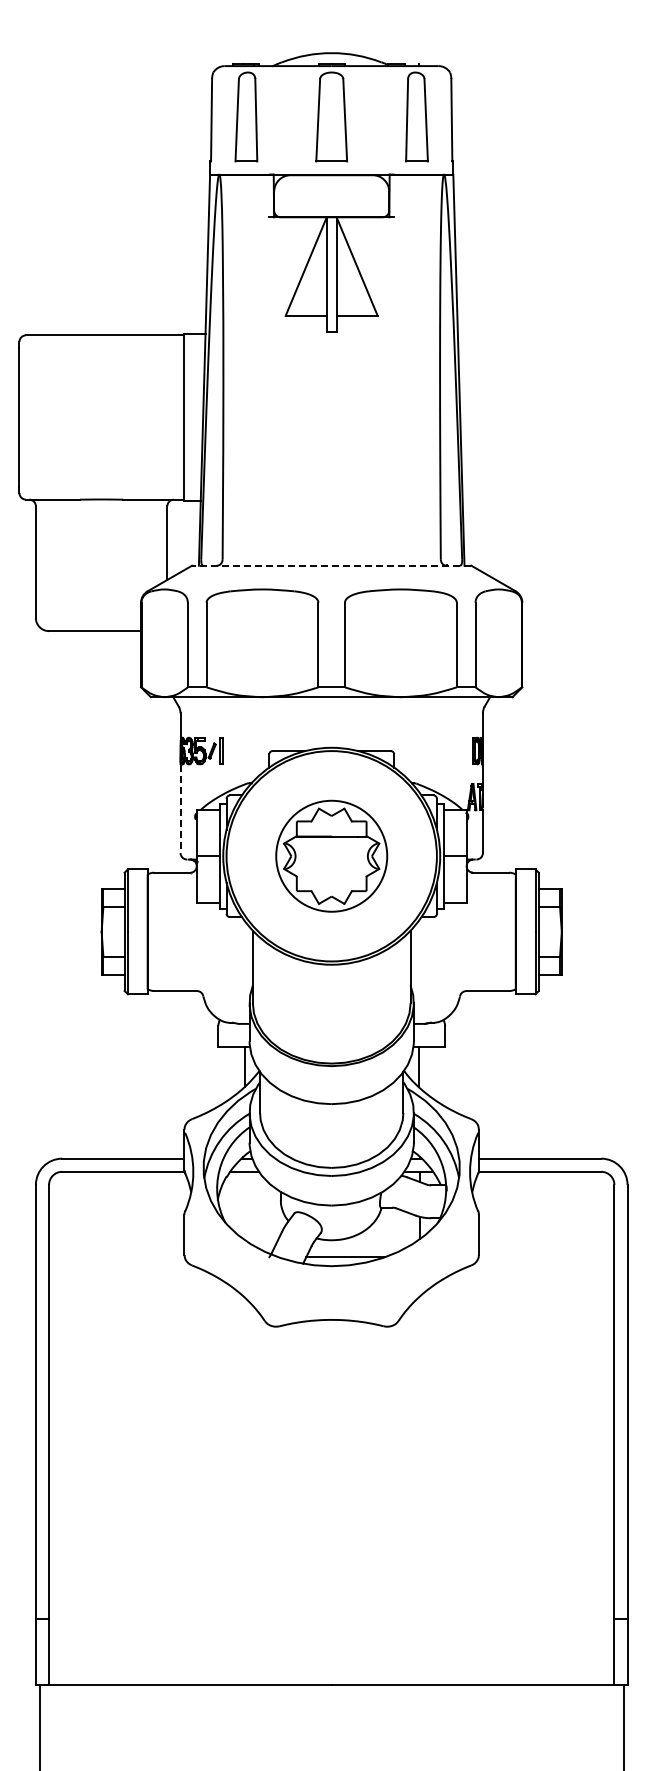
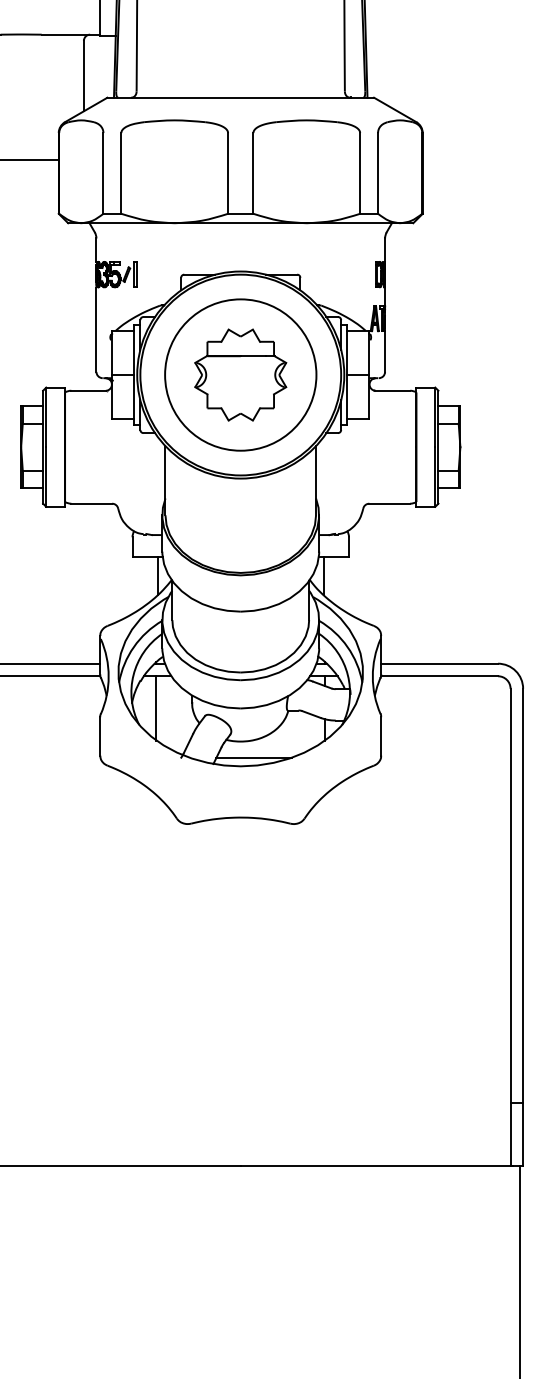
line: (331, 565) -> (240, 97), dashed -> solid
line: (180, 809) -> (96, 330), dashed -> solid
circle: (331, 855) -> (240, 374), size x1.43
line: (243, 1205) -> (156, 708), added

